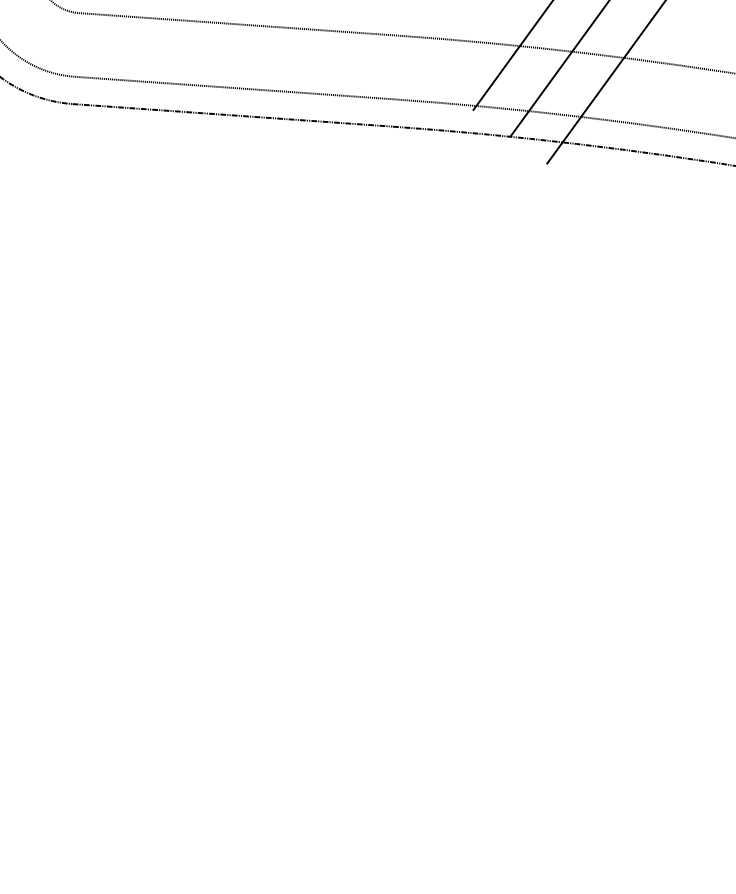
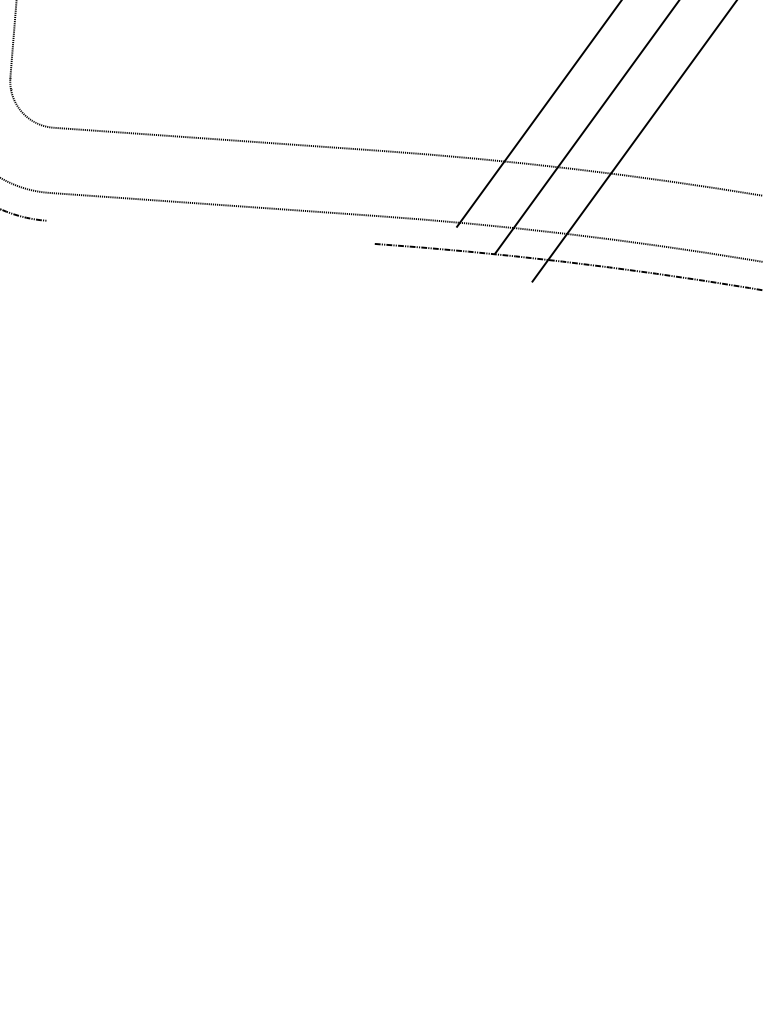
line: (232, 114) -> (210, 231), removed

